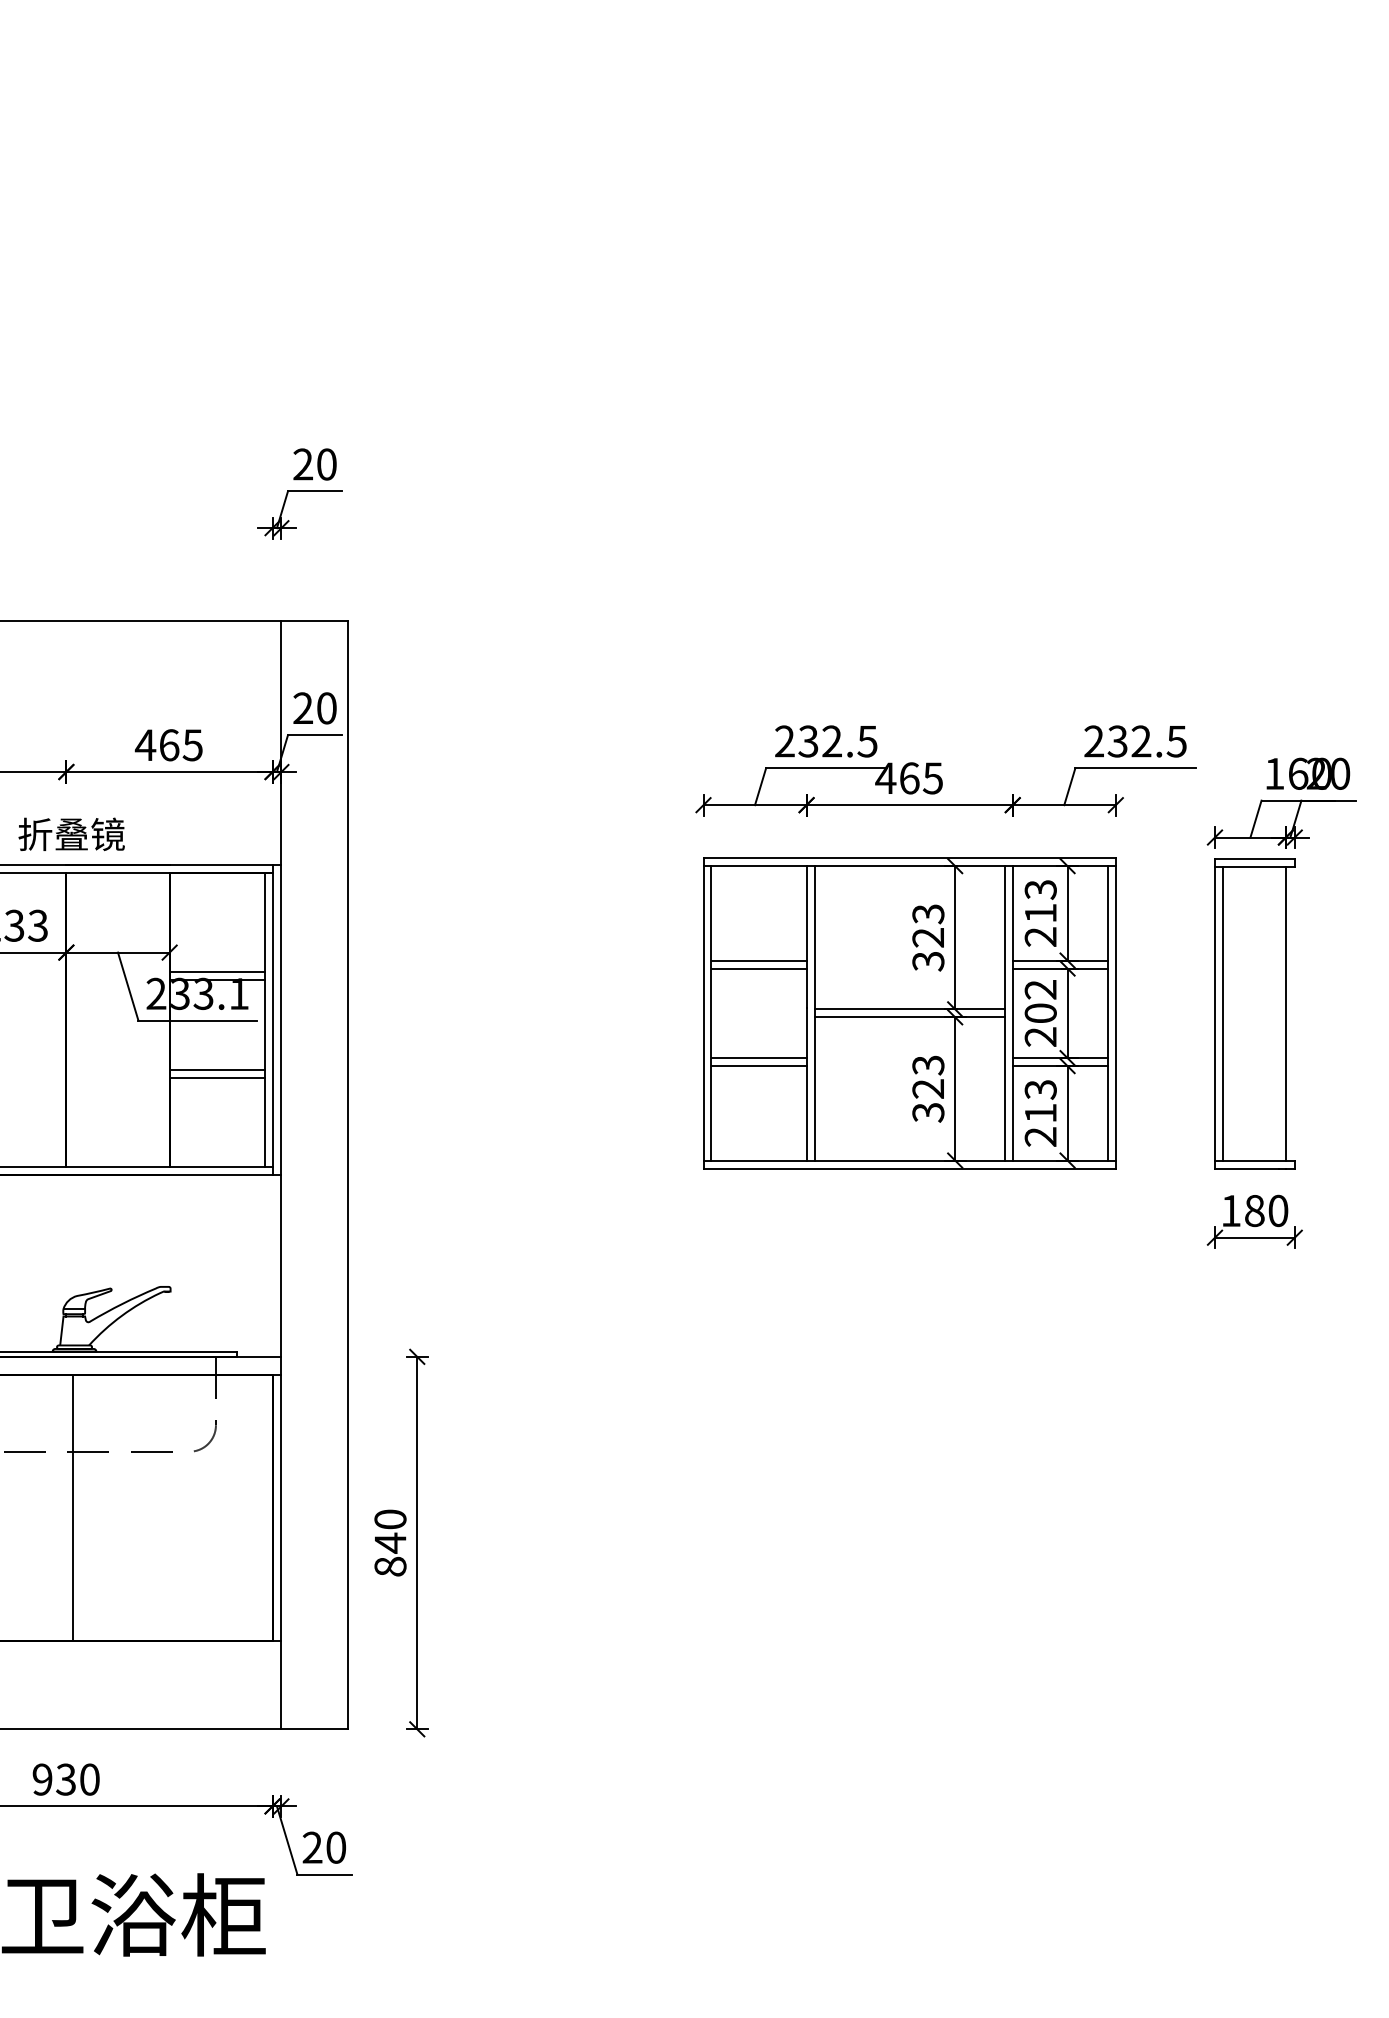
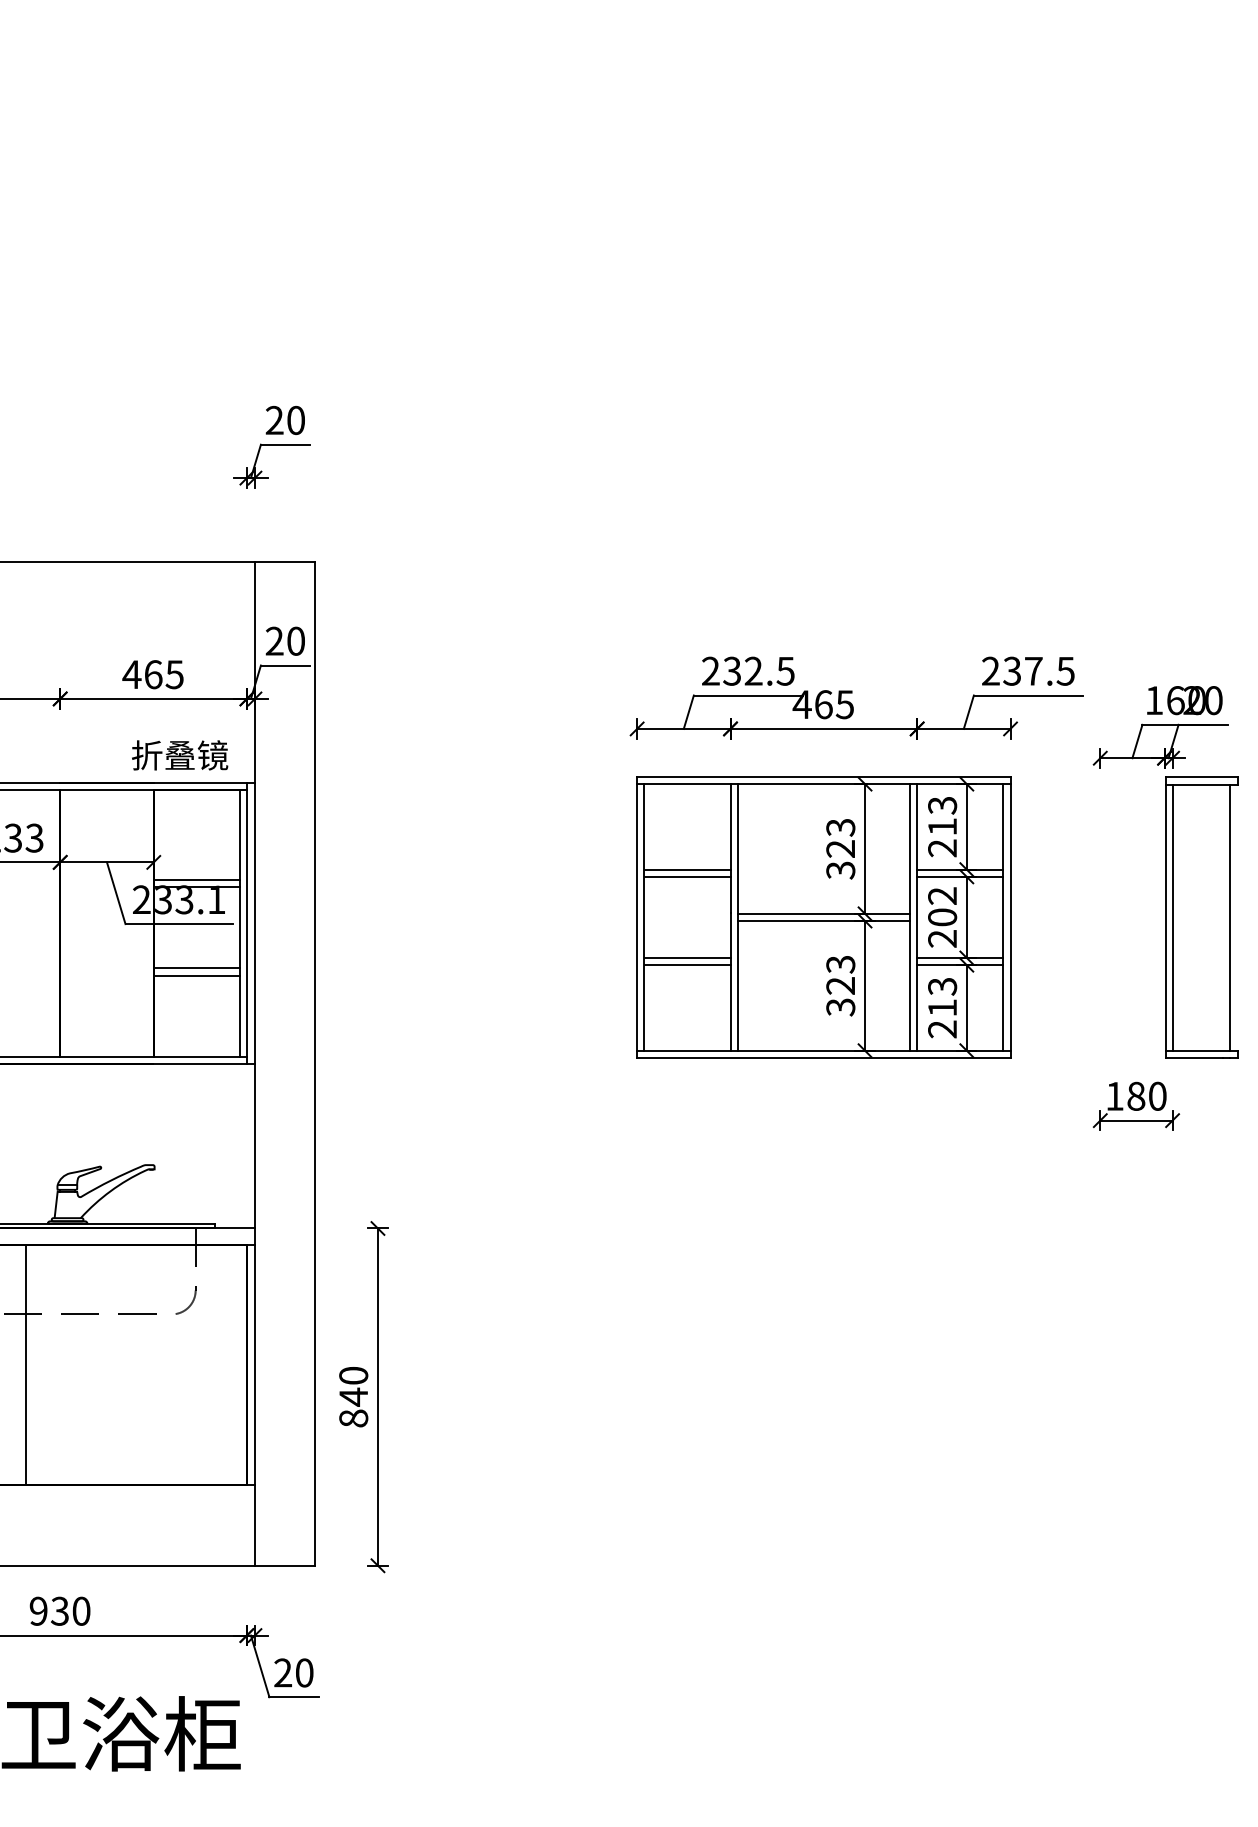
text: (1141, 741) -> (1033, 671), 232.5 -> 237.5
text: (71, 834) -> (179, 755), moved
part: (1254, 1013) -> (1201, 917), moved
line: (73, 1507) -> (26, 1364), moved

